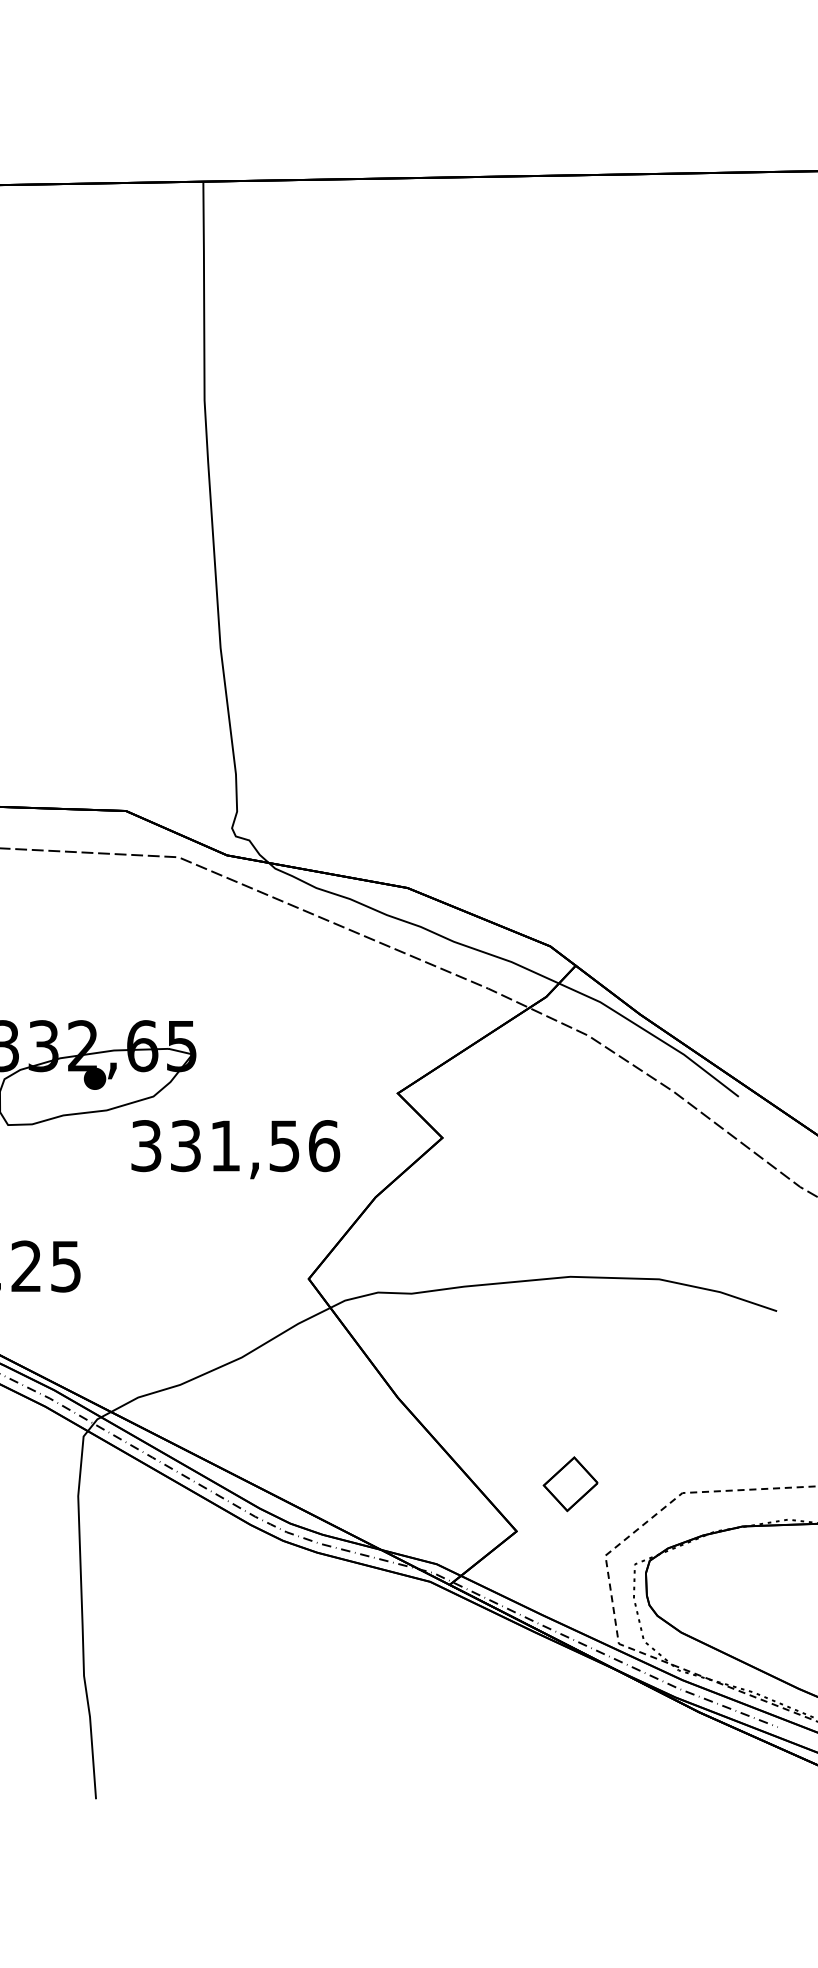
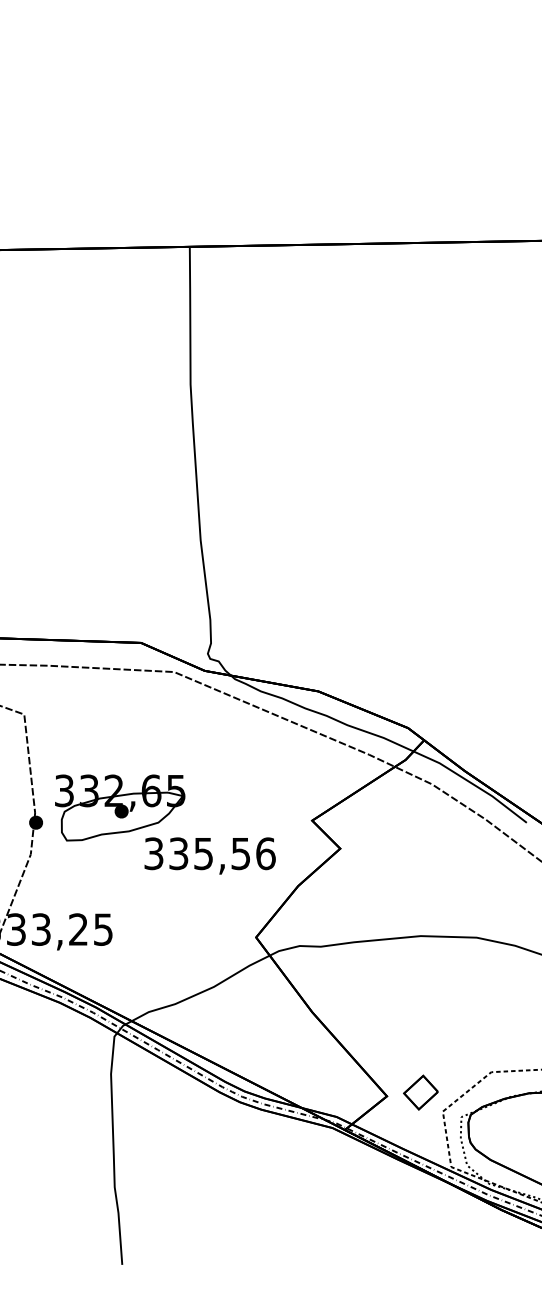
text: (225, 1147) -> (203, 854), 331,56 -> 335,56
part: (569, 1484) -> (420, 1092), moved

